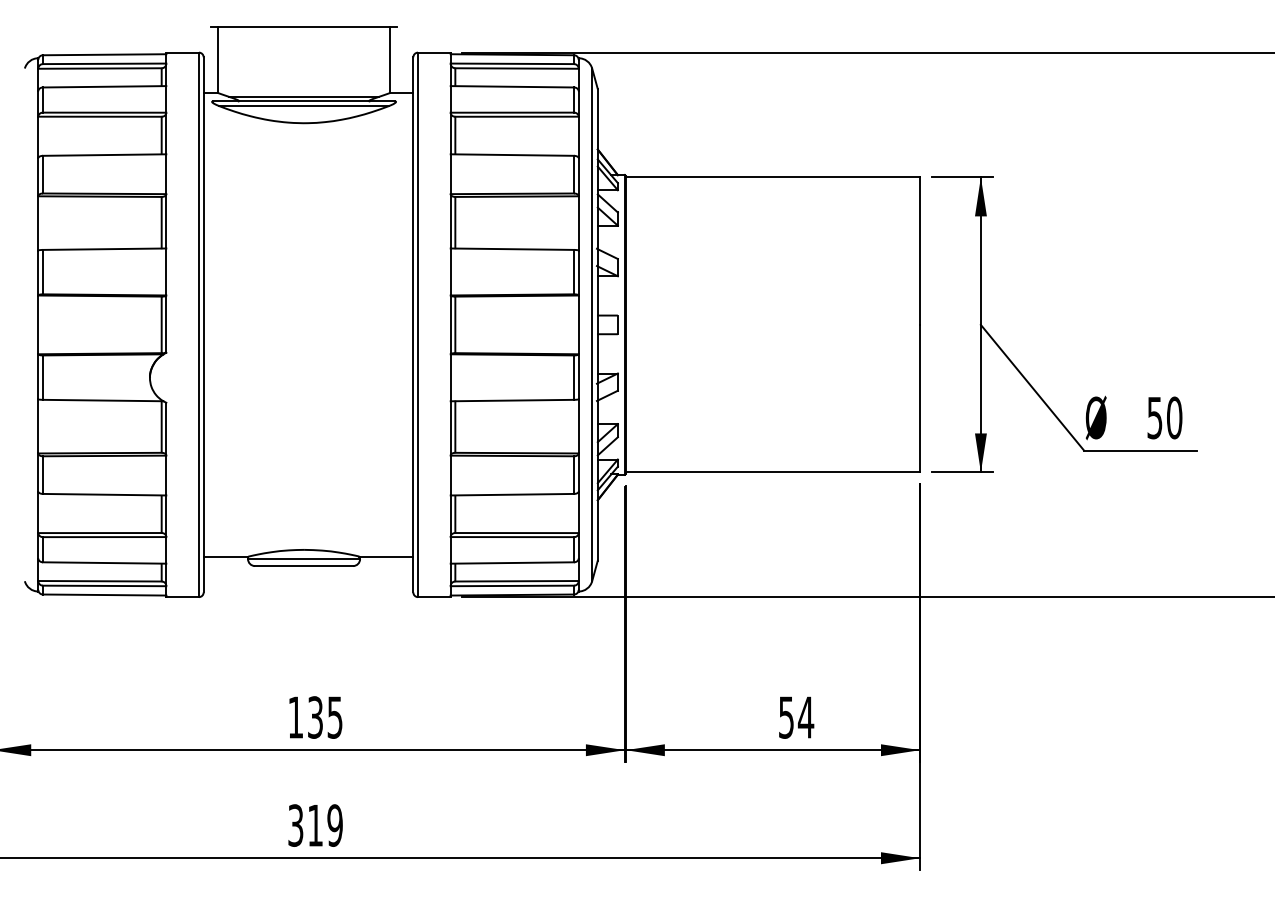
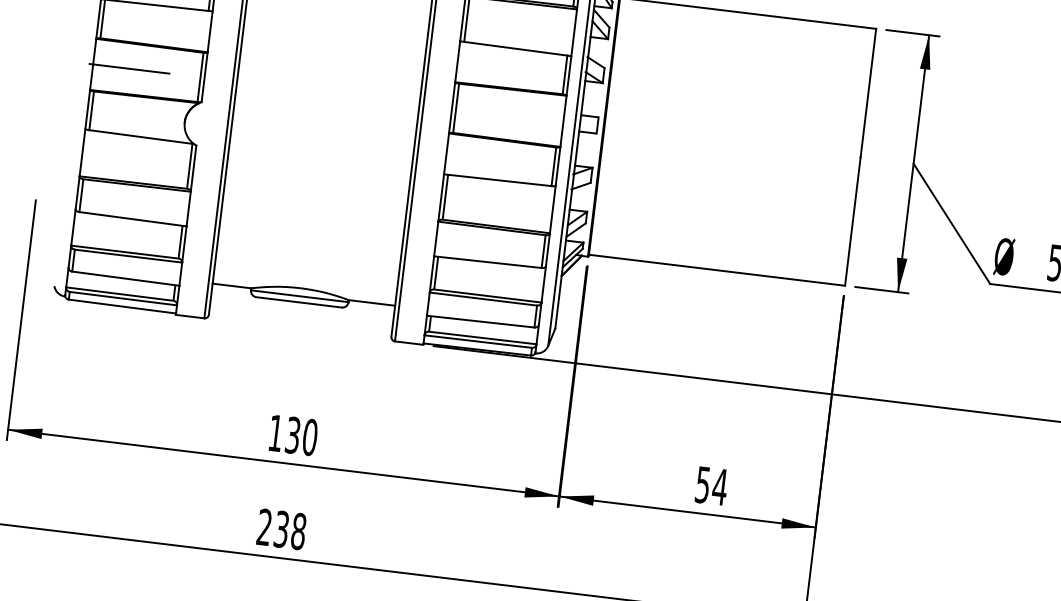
line: (79, 324) -> (129, 68), added
text: (334, 717) -> (309, 437), 135 -> 130
text: (315, 825) -> (281, 529), 319 -> 238

